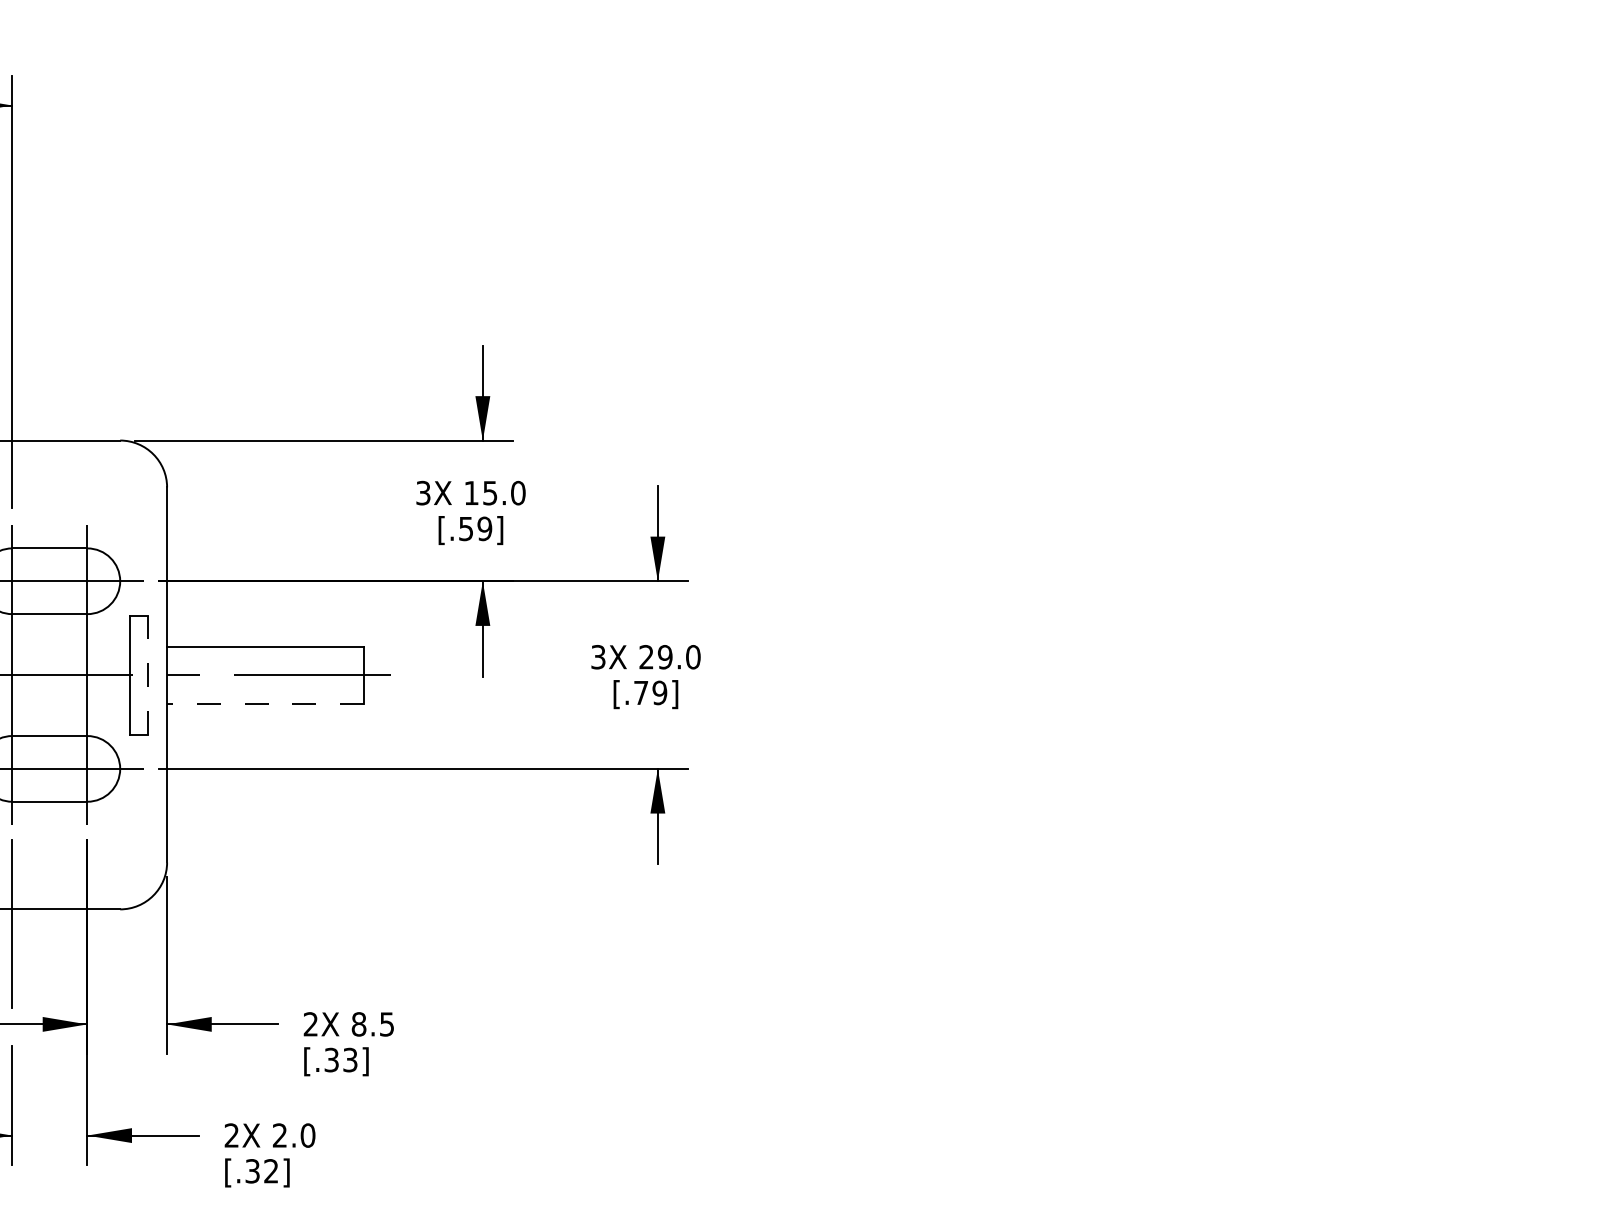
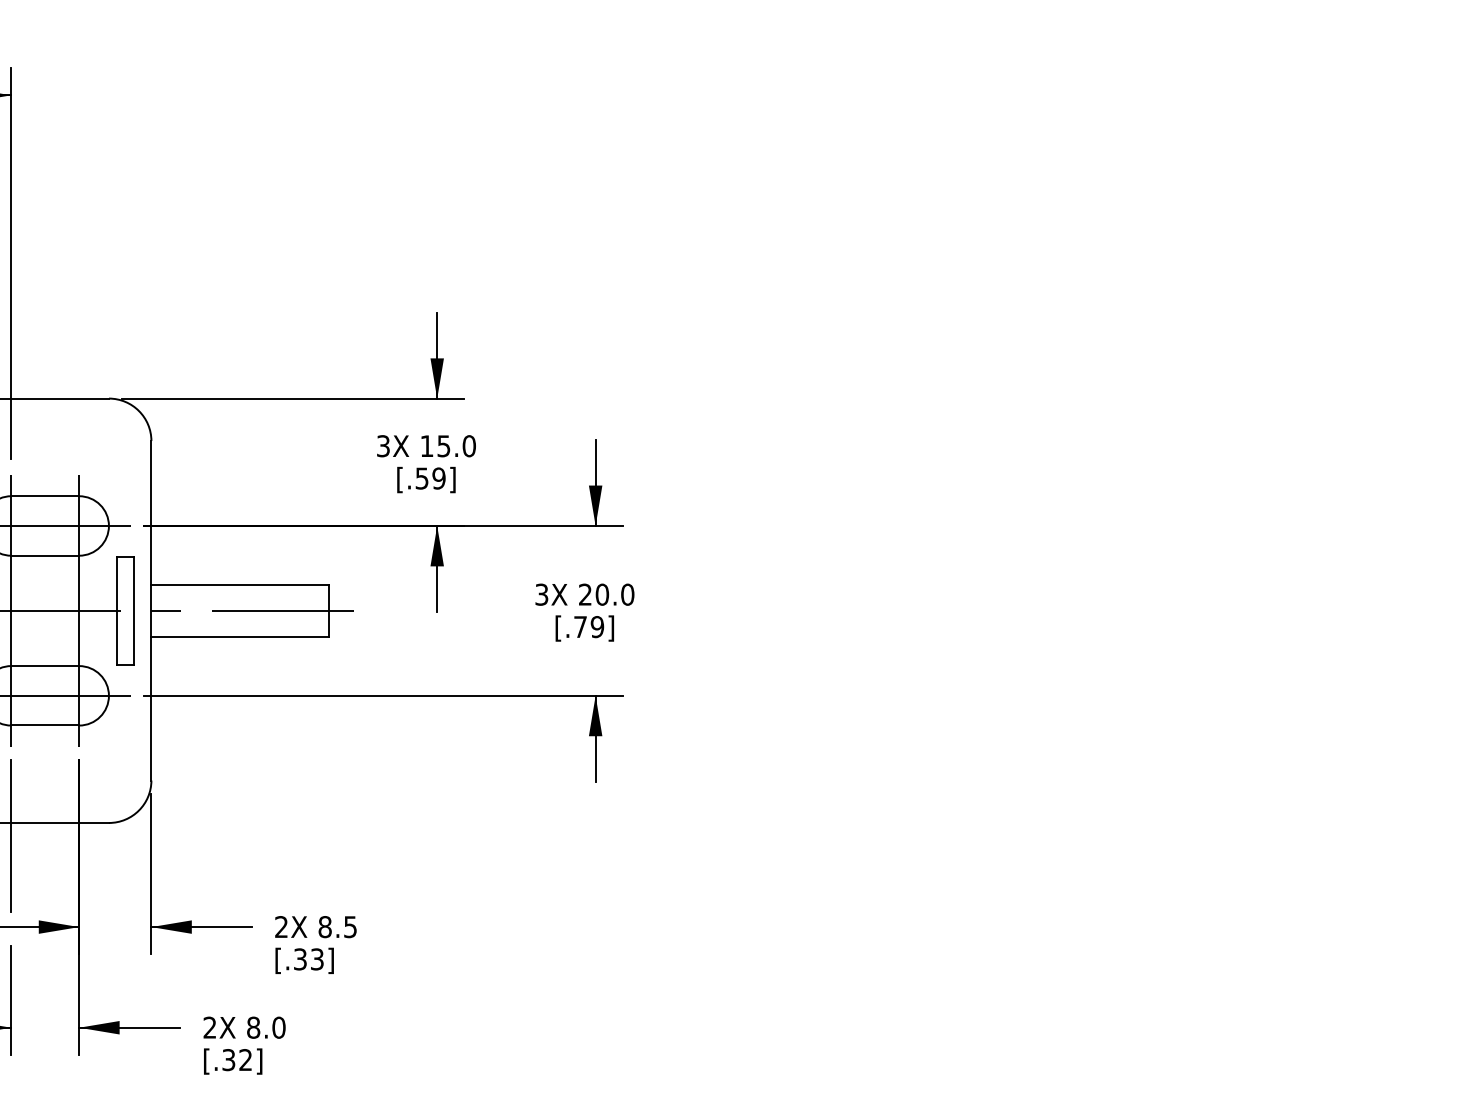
text: (665, 657) -> (602, 594), 29.0 -> 20.0
line: (148, 675) -> (134, 611), dashed -> solid
line: (264, 703) -> (239, 636), dashed -> solid
text: (279, 1135) -> (253, 1027), 2.0 -> 8.0

